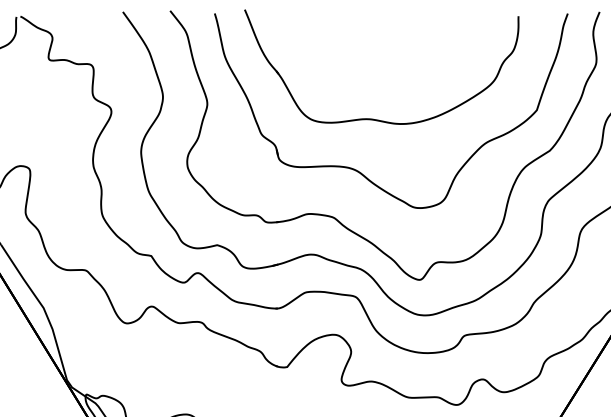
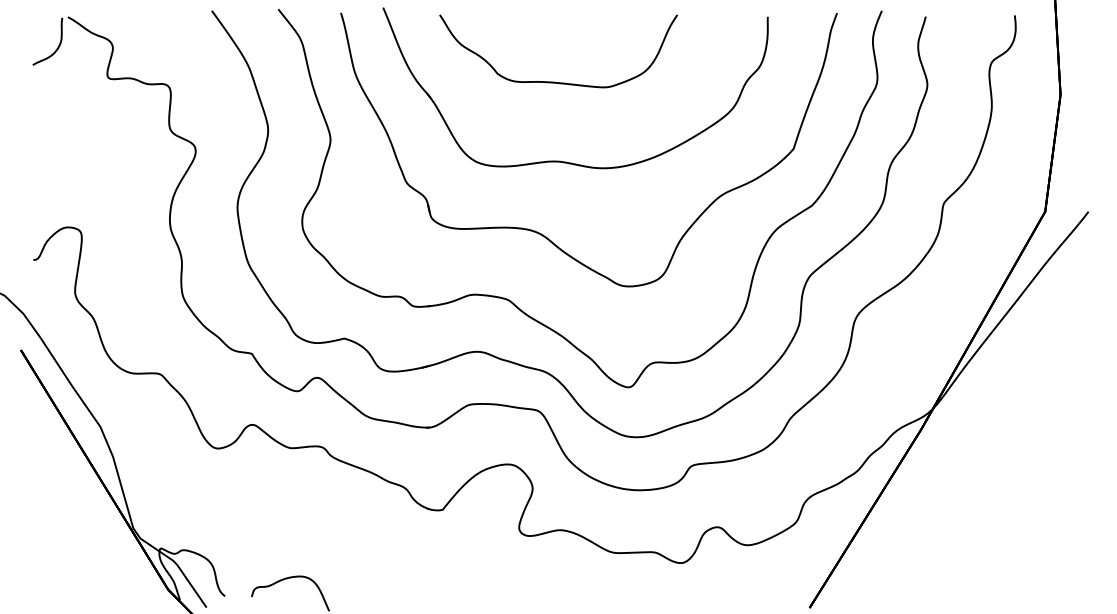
curve: (367, 62) -> (555, 81), added

